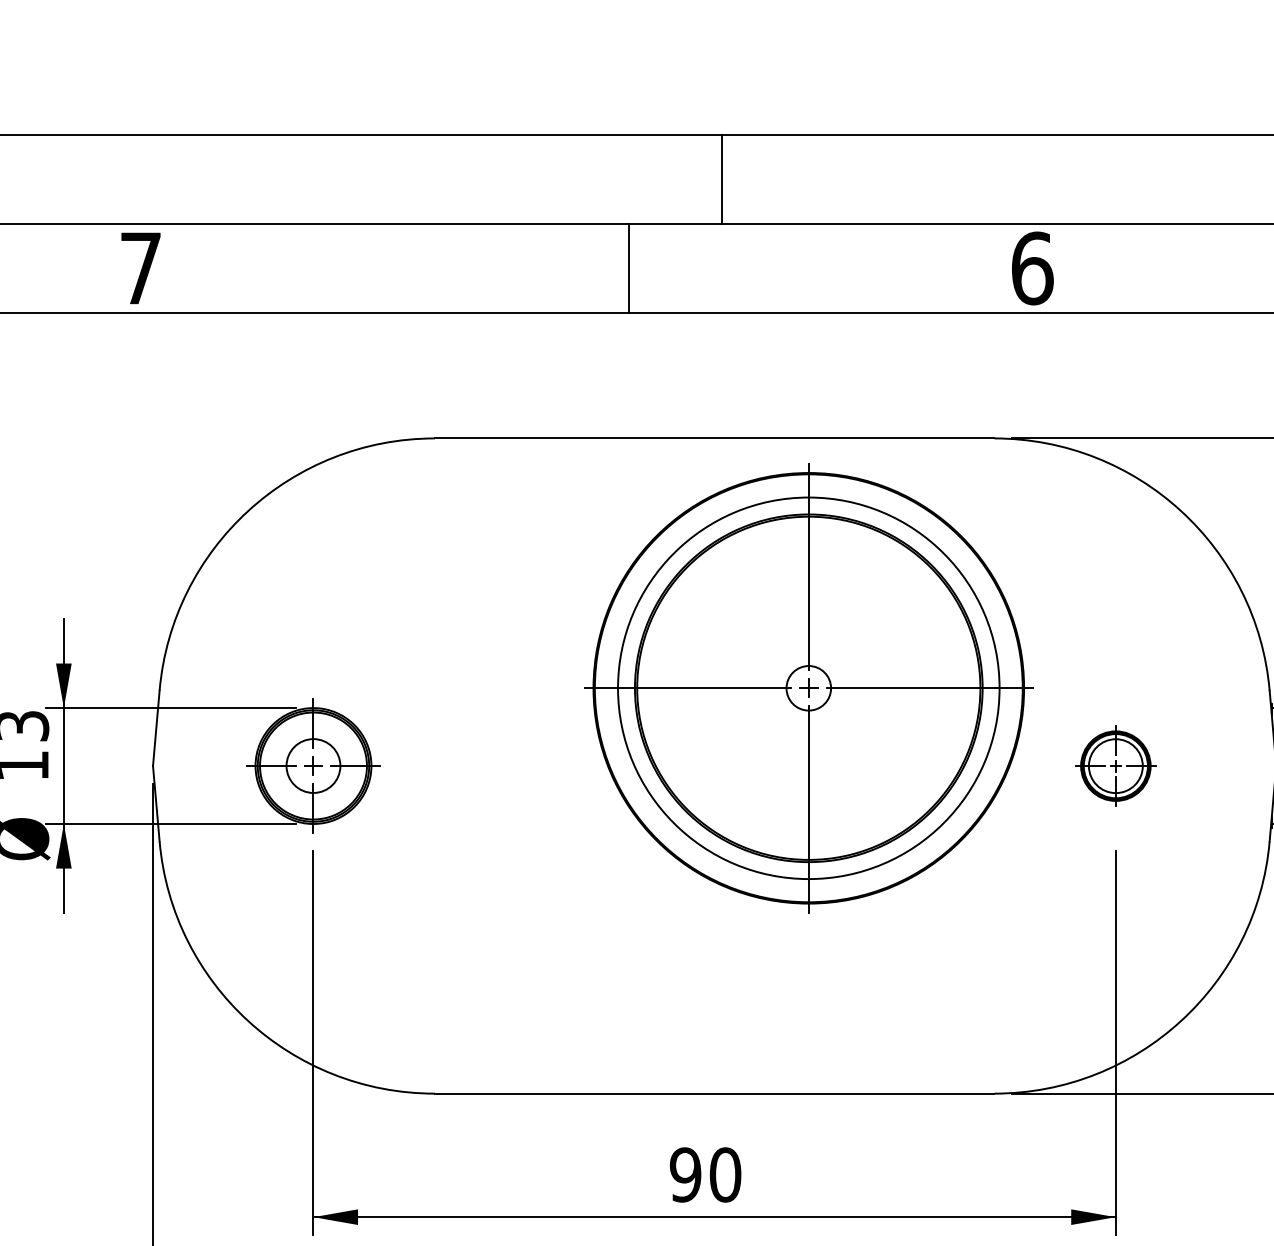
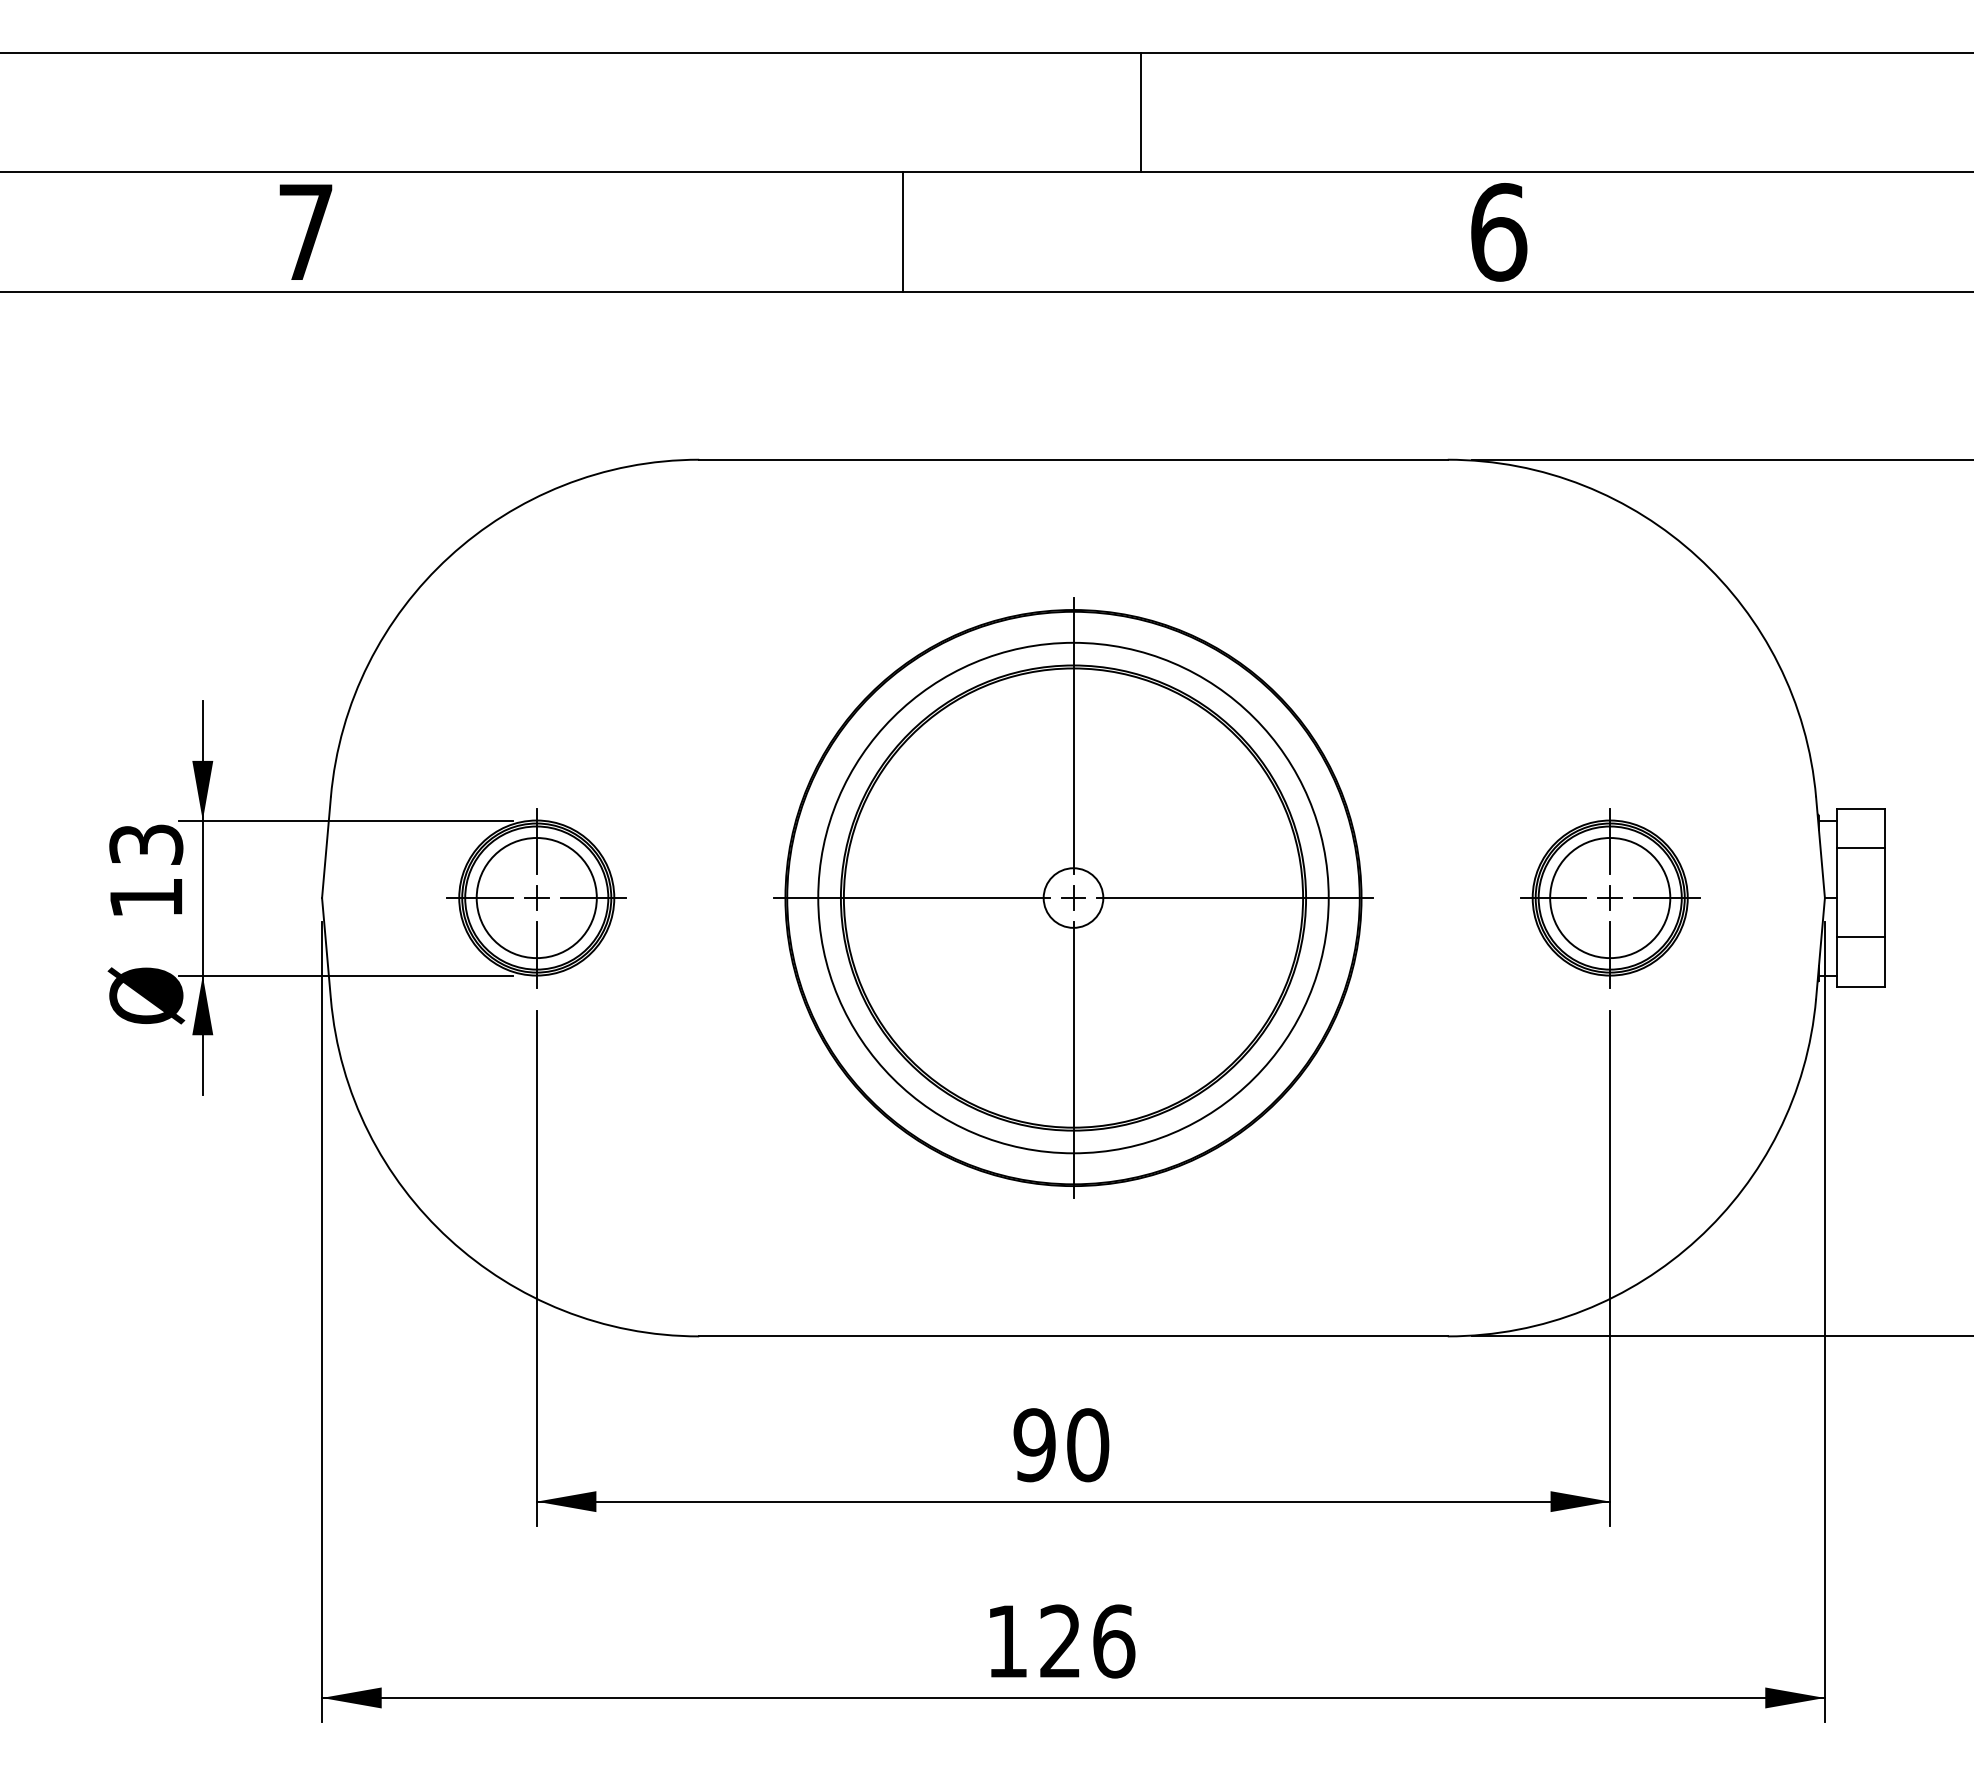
line: (722, 178) -> (1141, 112), moved
line: (628, 267) -> (902, 231), moved
part: (808, 687) -> (1073, 897), moved
circle: (313, 766) -> (536, 898), size x1.67
part: (1115, 766) -> (1610, 898), size x1.67

